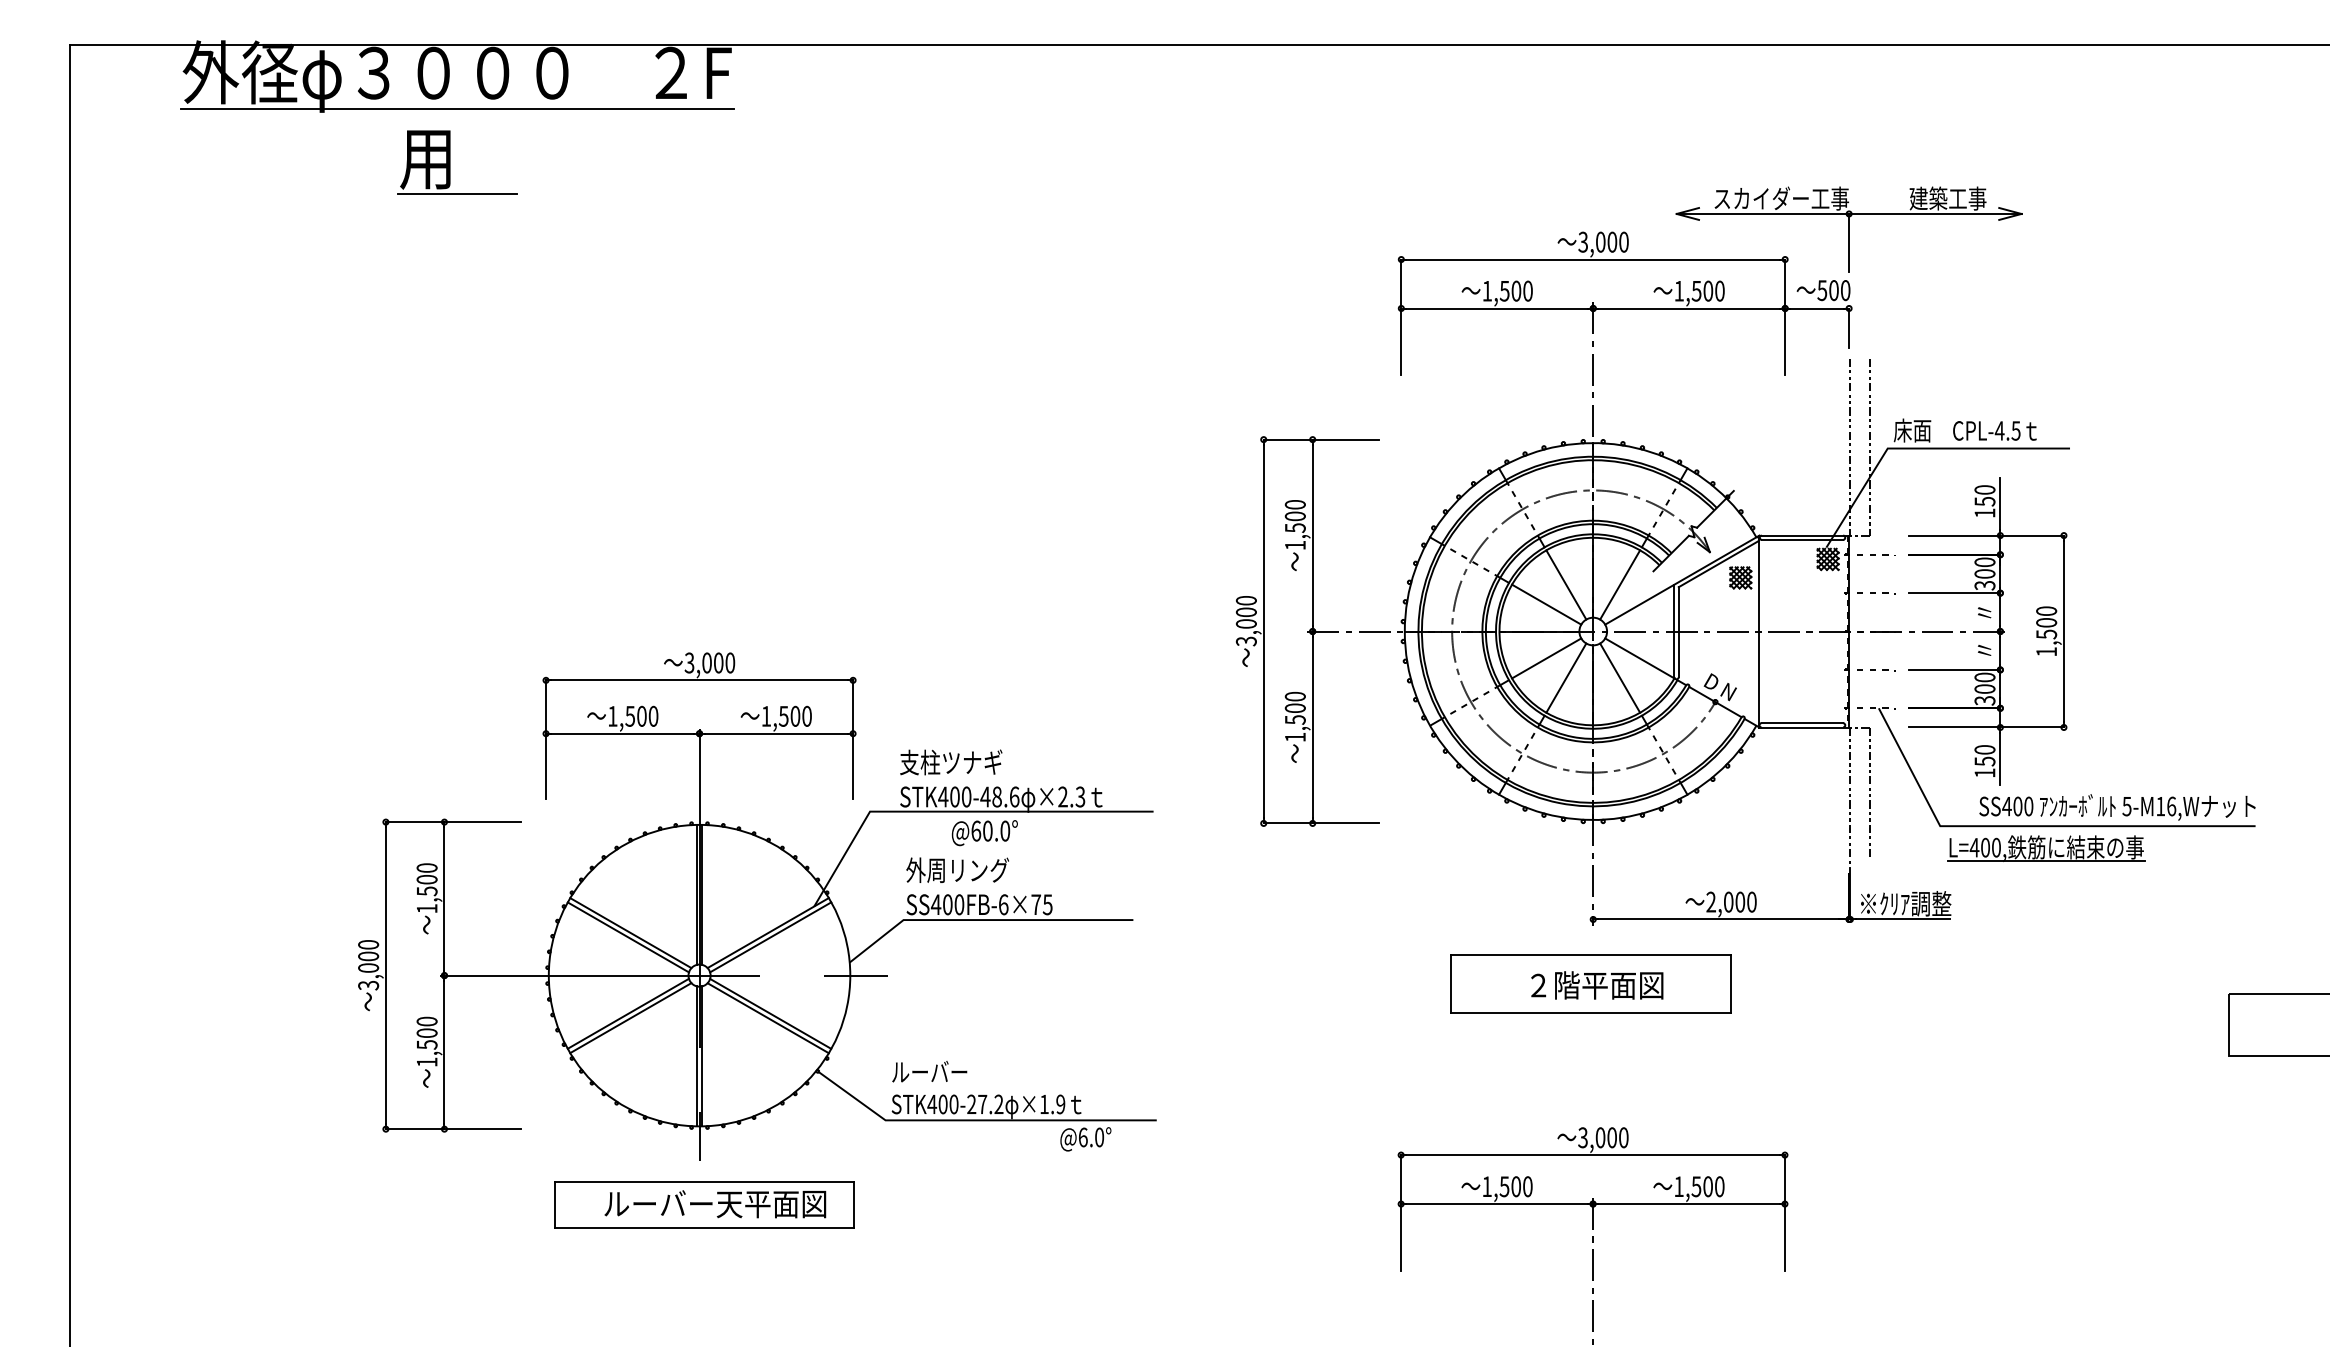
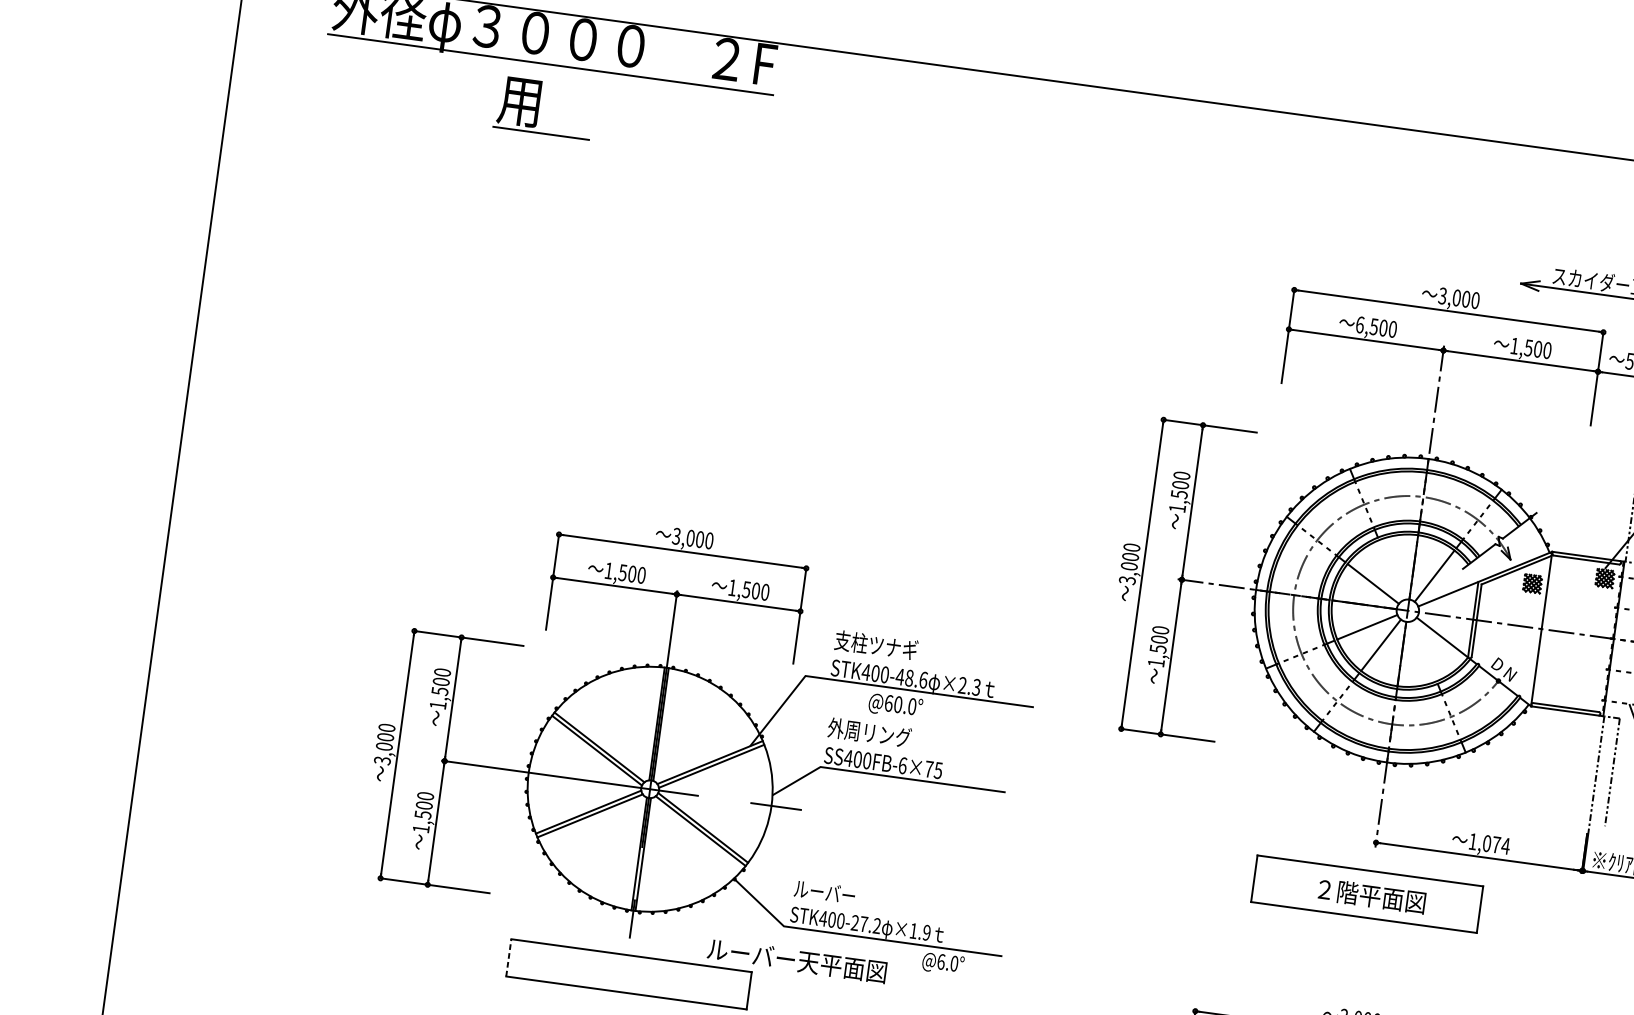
text: (1487, 290) -> (1360, 324), 1,500 -> 6,500
line: (1566, 584) -> (1391, 569), removed
line: (1620, 677) -> (1424, 650), removed
text: (1731, 901) -> (1489, 843), 2,000 -> 1,074
line: (555, 1204) -> (508, 957), solid -> dashed
text: (715, 1204) -> (797, 961), moved

